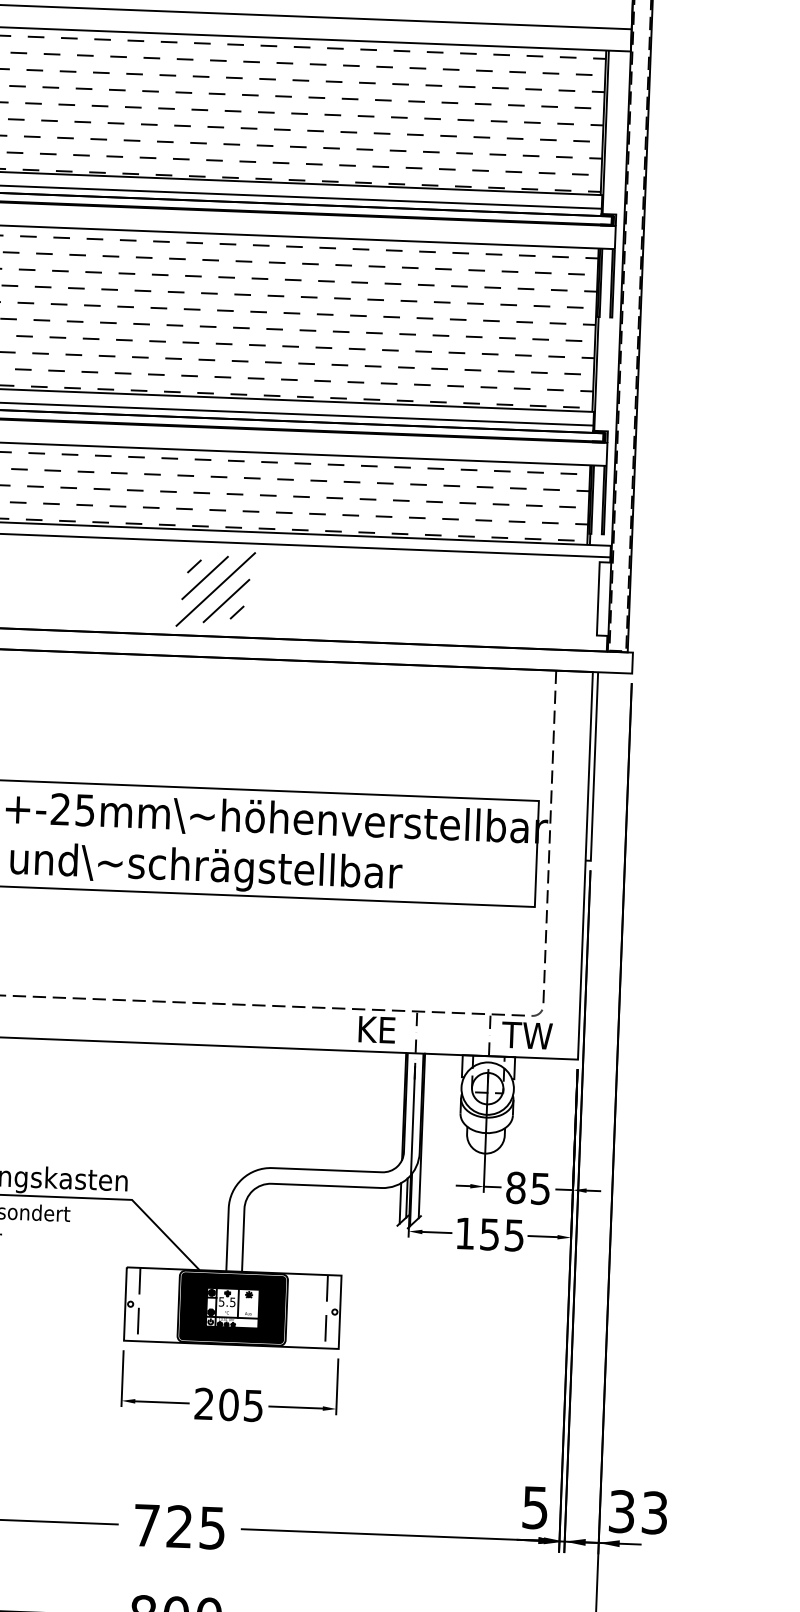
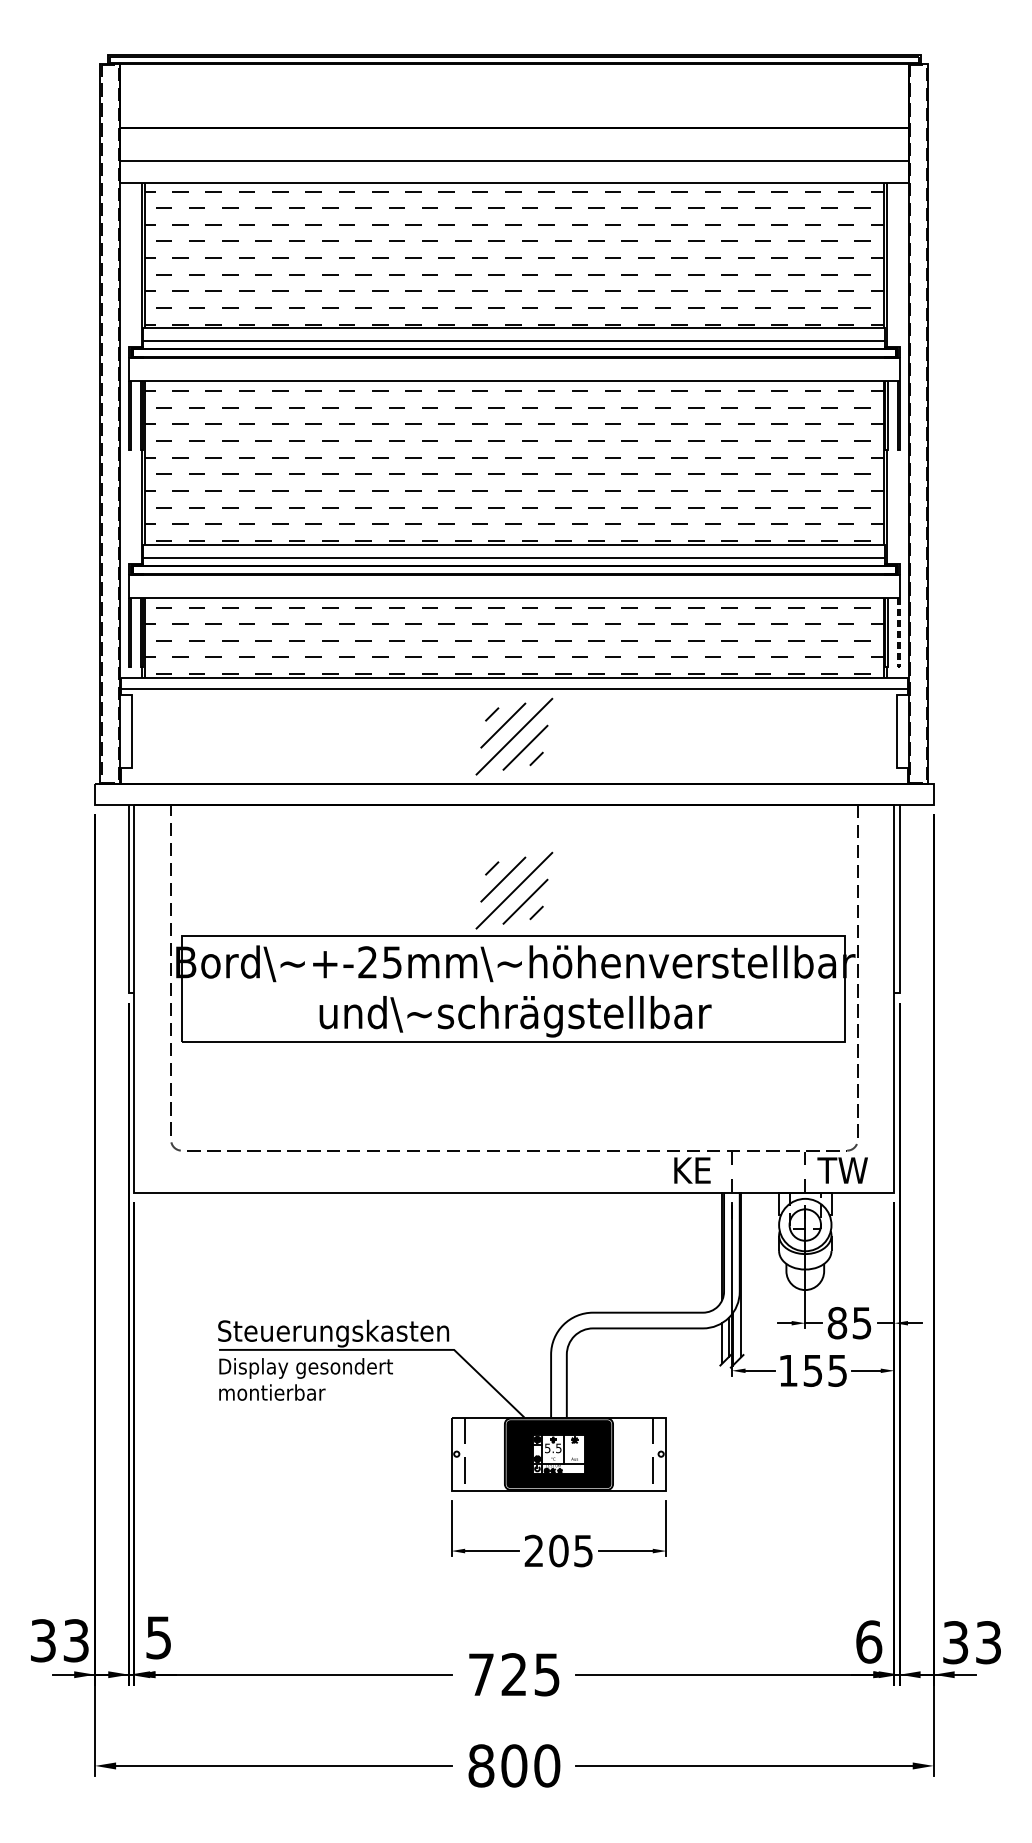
line: (602, 534) -> (898, 666), solid -> dashed
part: (209, 743) -> (514, 890), added
text: (535, 1507) -> (869, 1641), 5 -> 6

